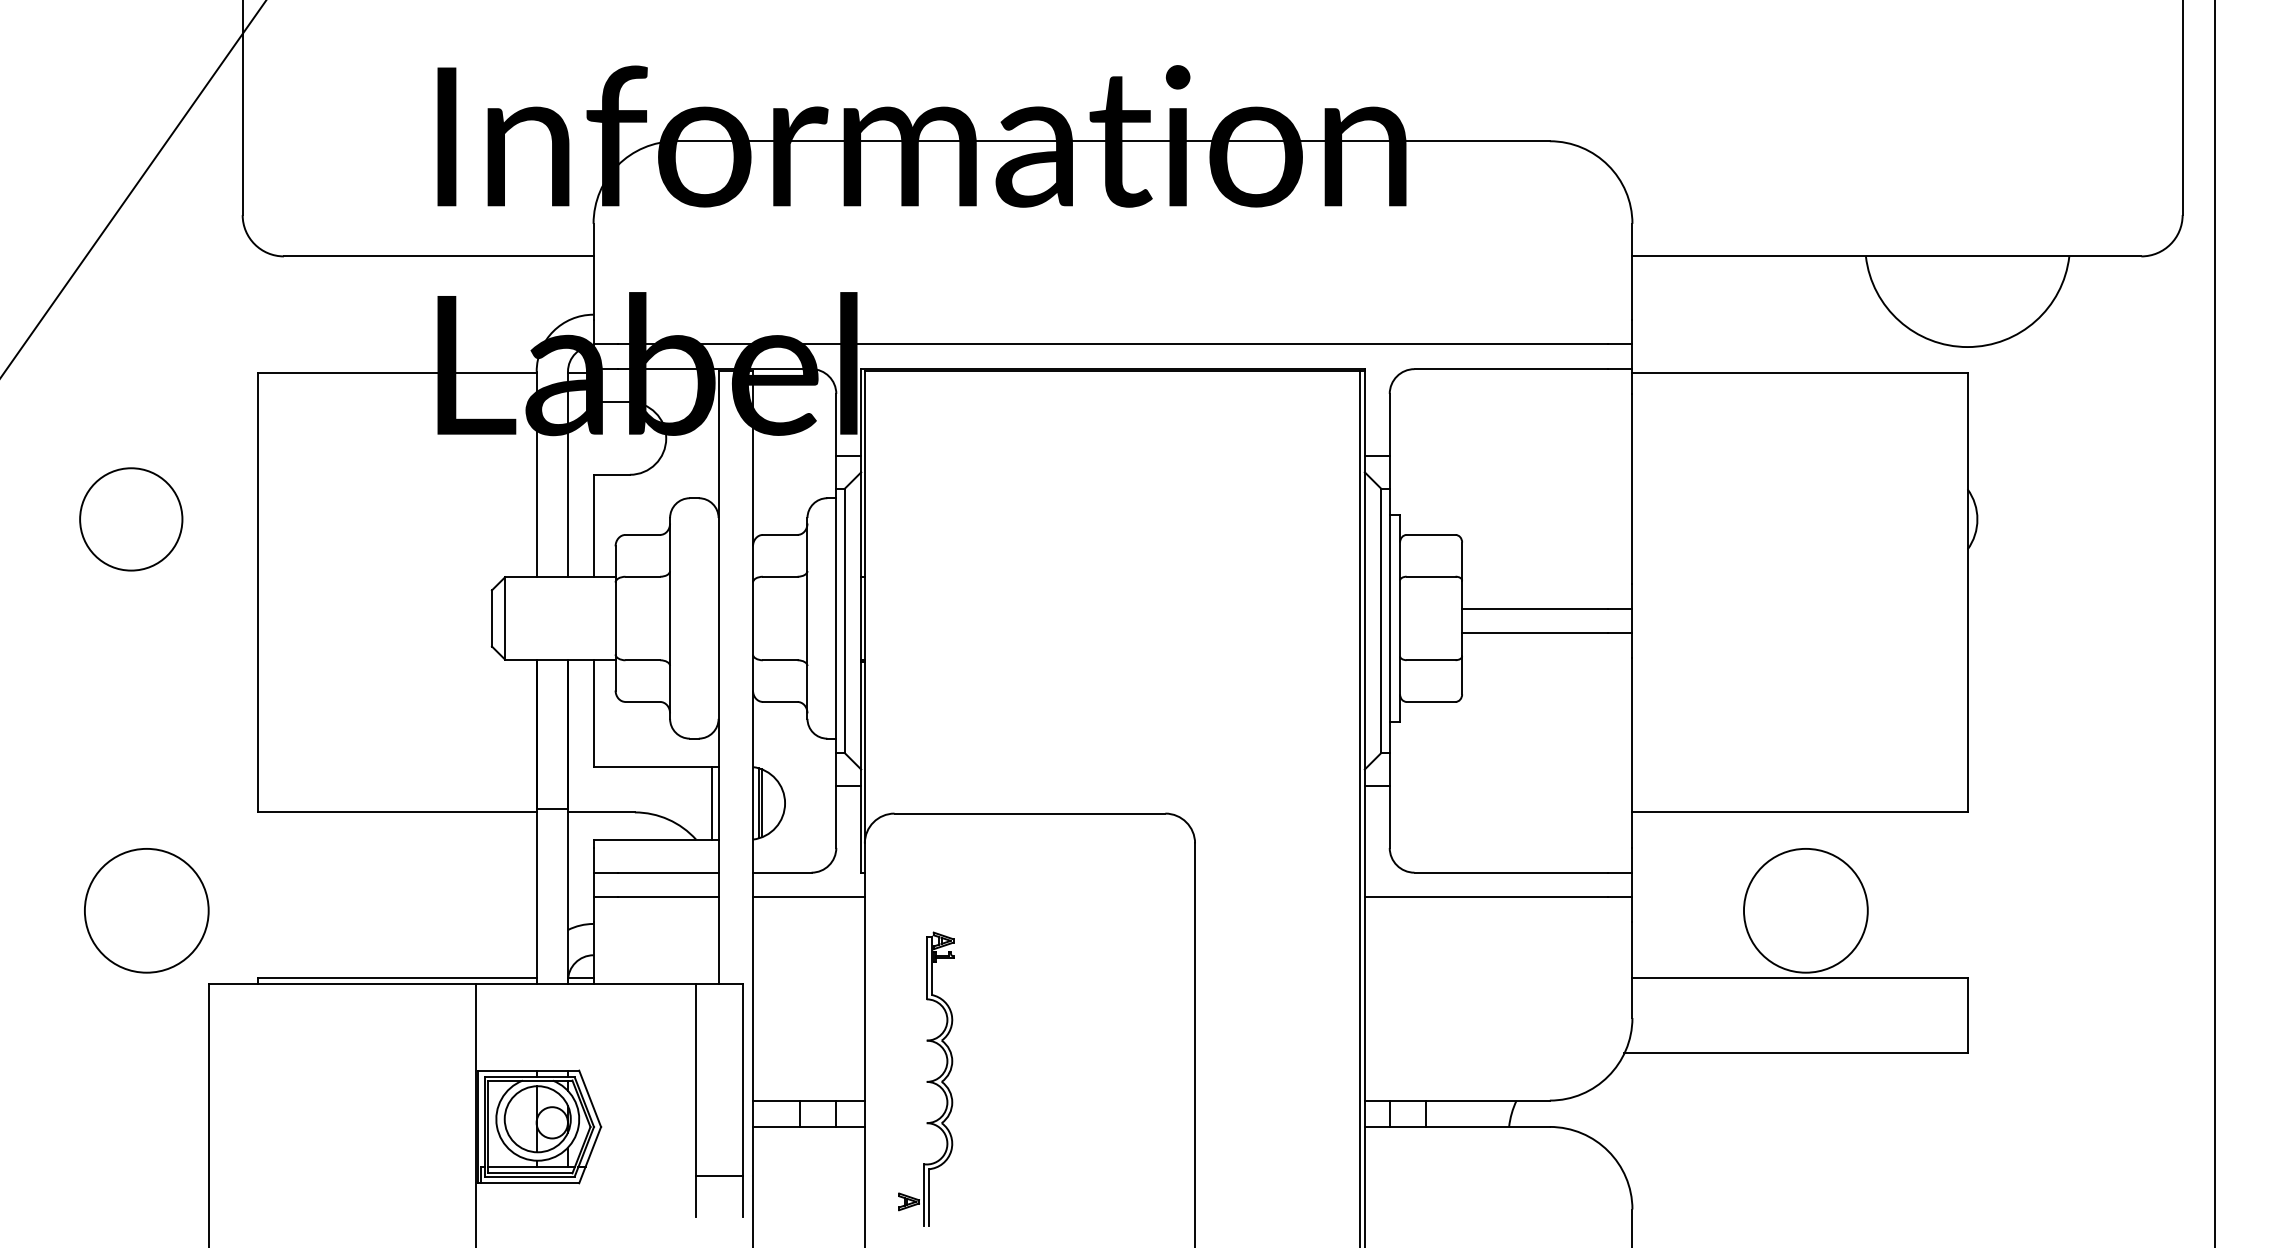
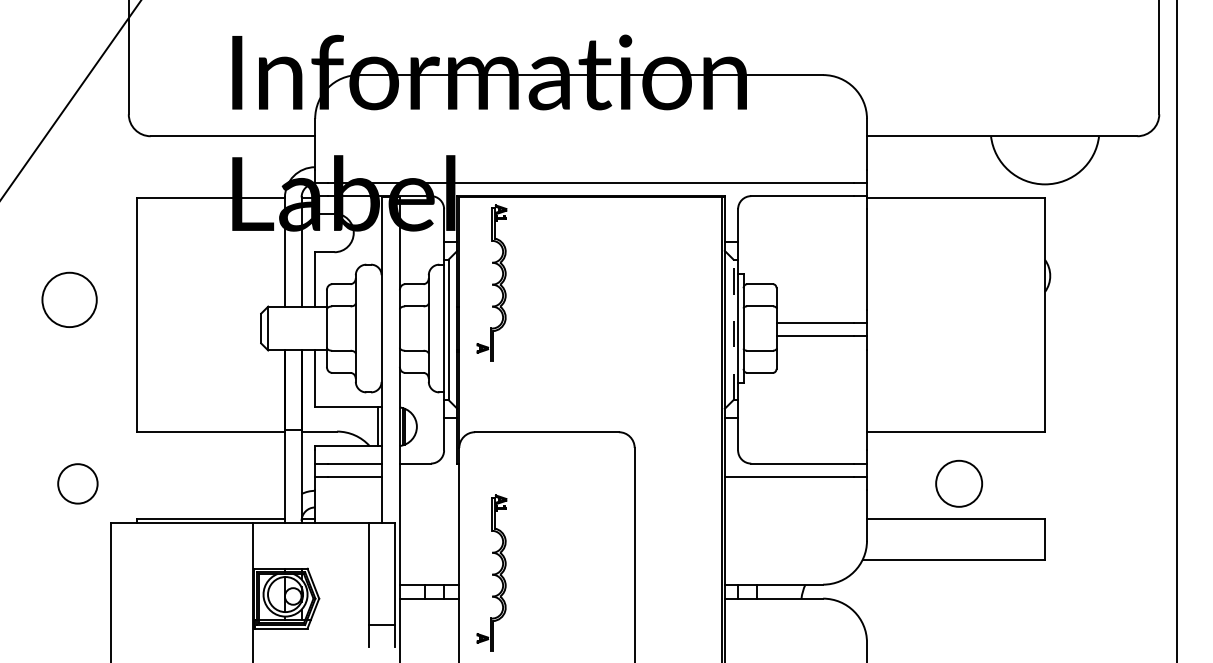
circle: (131, 518) -> (69, 299), moved
part: (925, 531) -> (491, 282), added
line: (1381, 620) -> (733, 329), solid -> dashed
line: (808, 896) -> (429, 476), removed
circle: (146, 910) -> (77, 483), size x0.6
circle: (1806, 910) -> (959, 483), size x0.7

